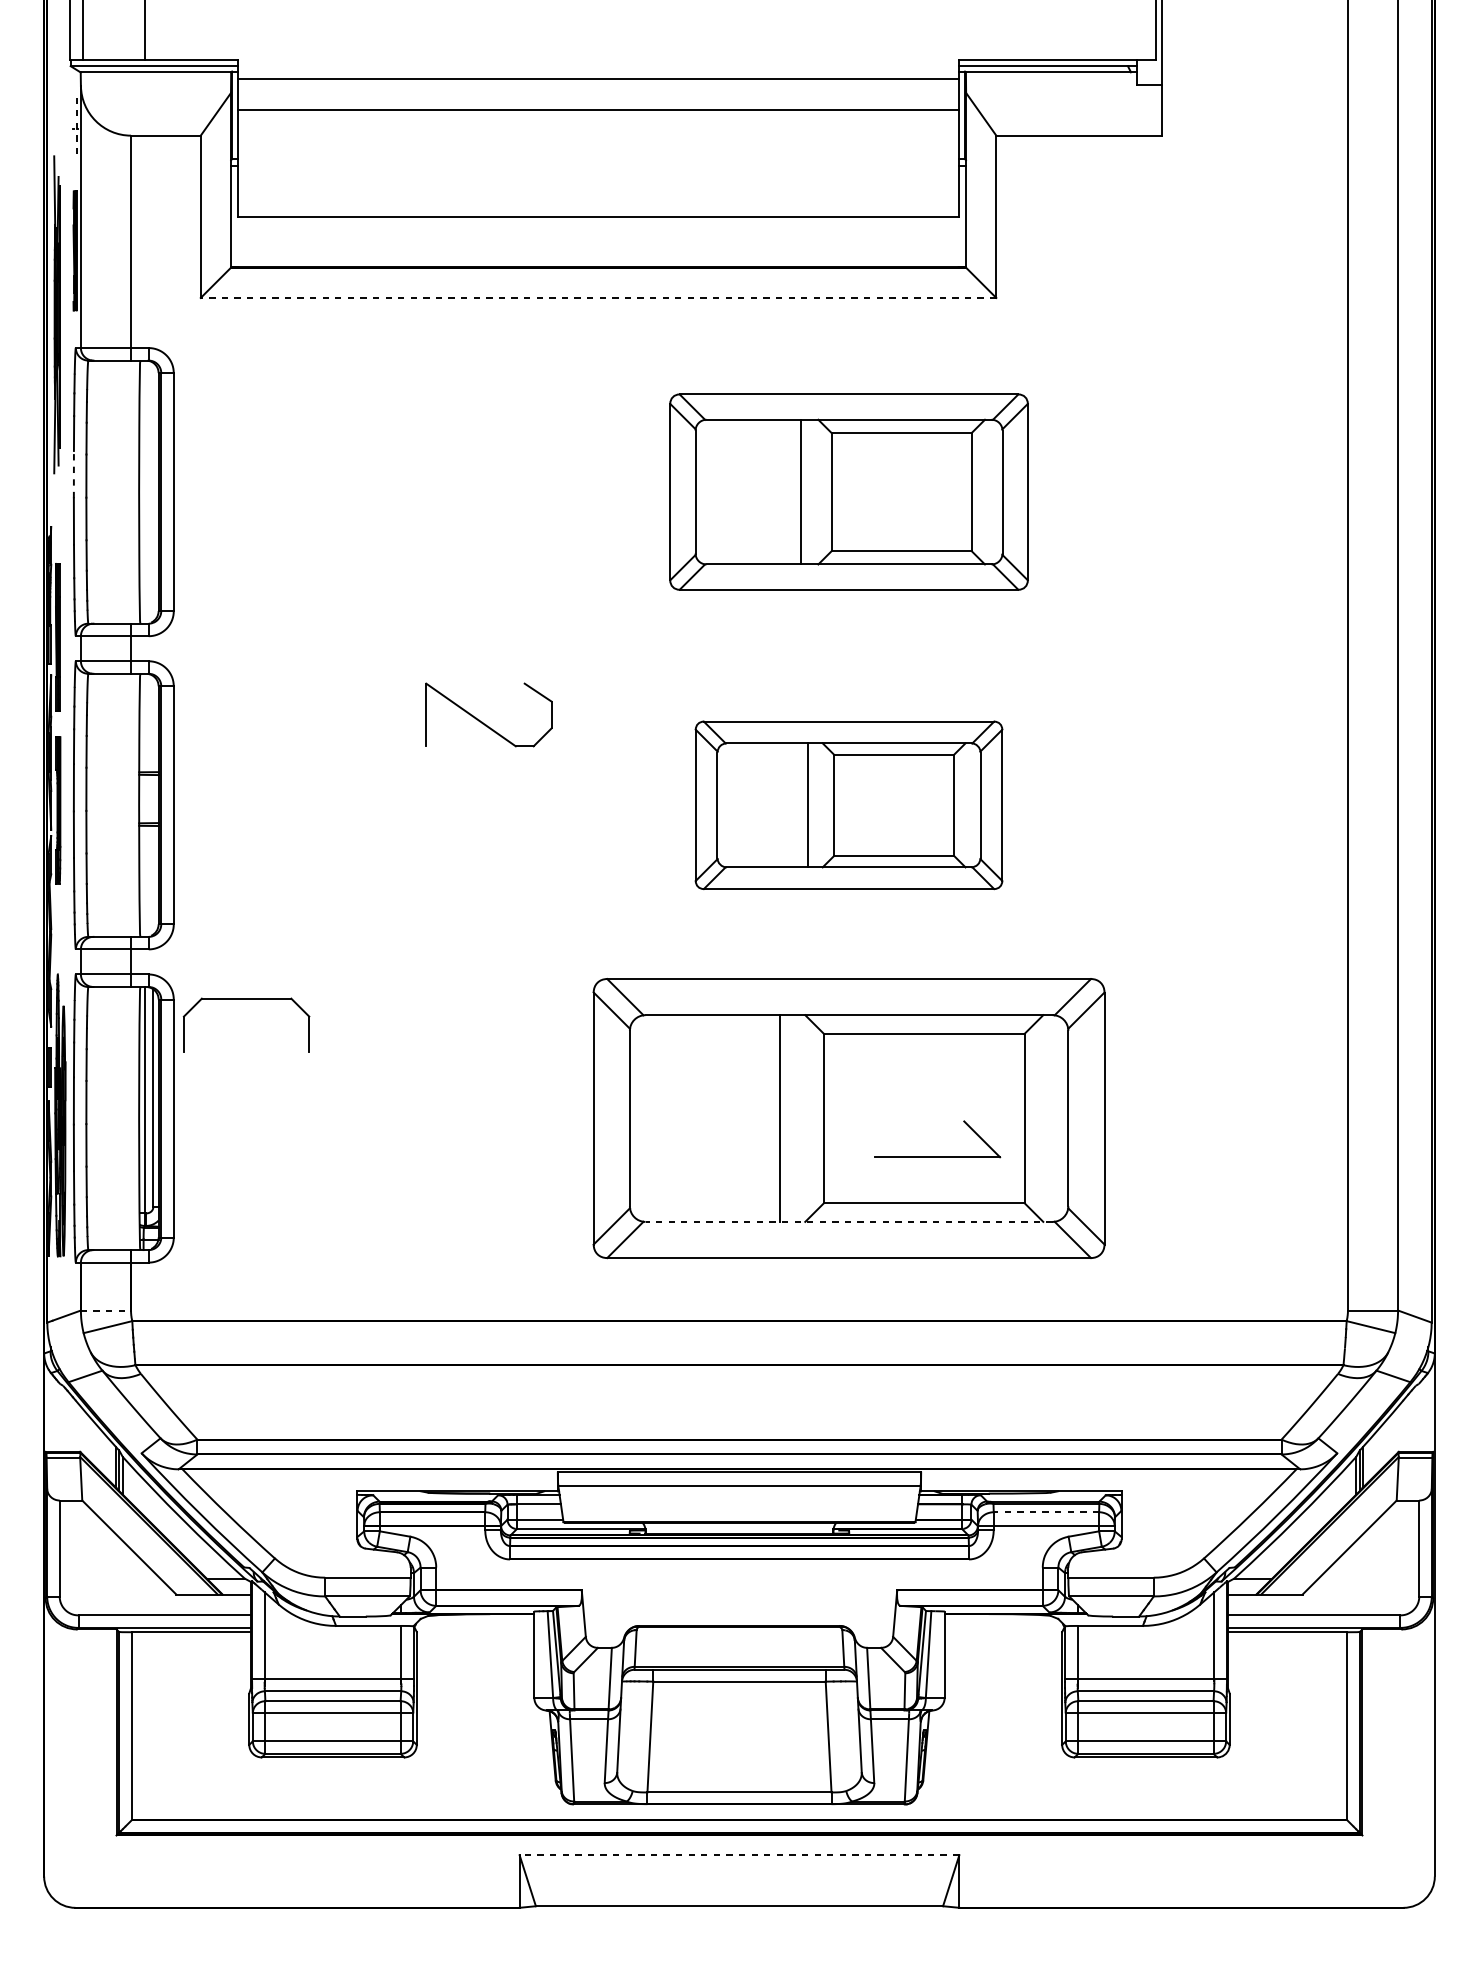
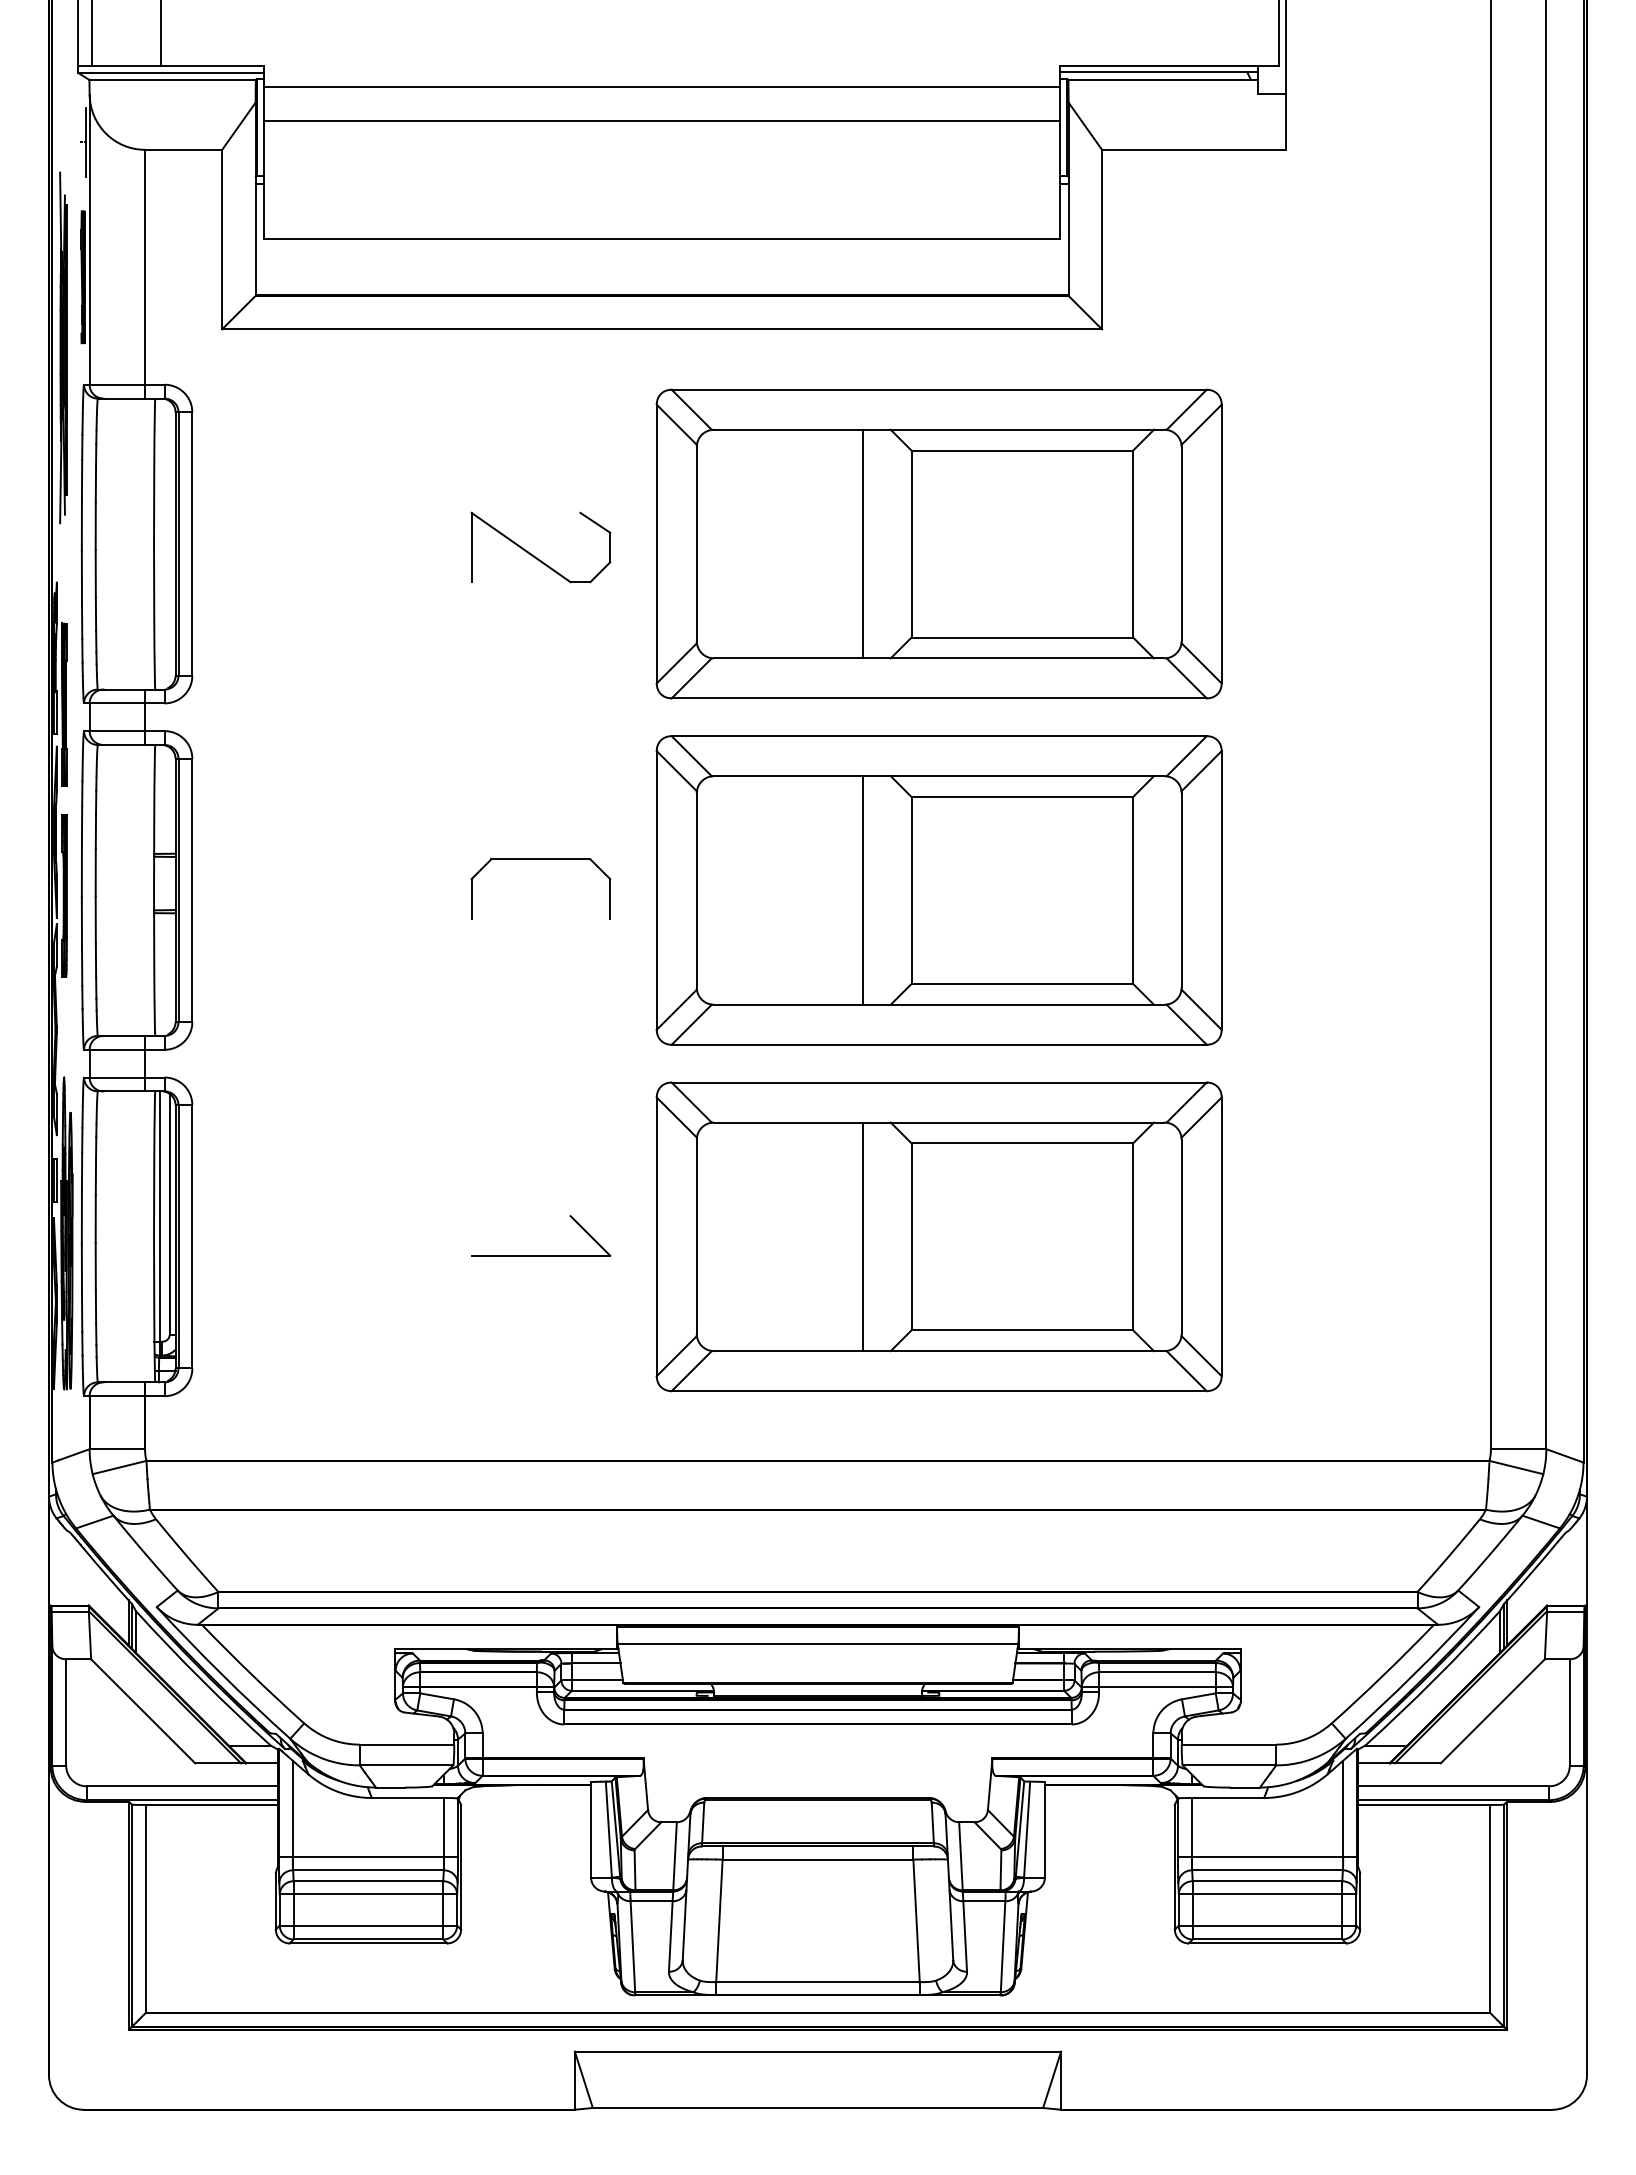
line: (77, 129) -> (85, 142), dashed -> solid
line: (598, 298) -> (662, 329), dashed -> solid
line: (73, 474) -> (81, 524), dashed -> solid
part: (848, 491) -> (938, 543), size x1.43
part: (483, 722) -> (534, 555), moved
part: (848, 805) -> (938, 890), size x1.67
part: (246, 998) -> (540, 859), moved
part: (937, 1157) -> (541, 1255), moved
line: (848, 1222) -> (938, 1351), dashed -> solid
line: (106, 1310) -> (117, 1449), dashed -> solid
line: (1045, 1512) -> (1156, 1672), dashed -> solid
line: (739, 1855) -> (817, 2051), dashed -> solid

